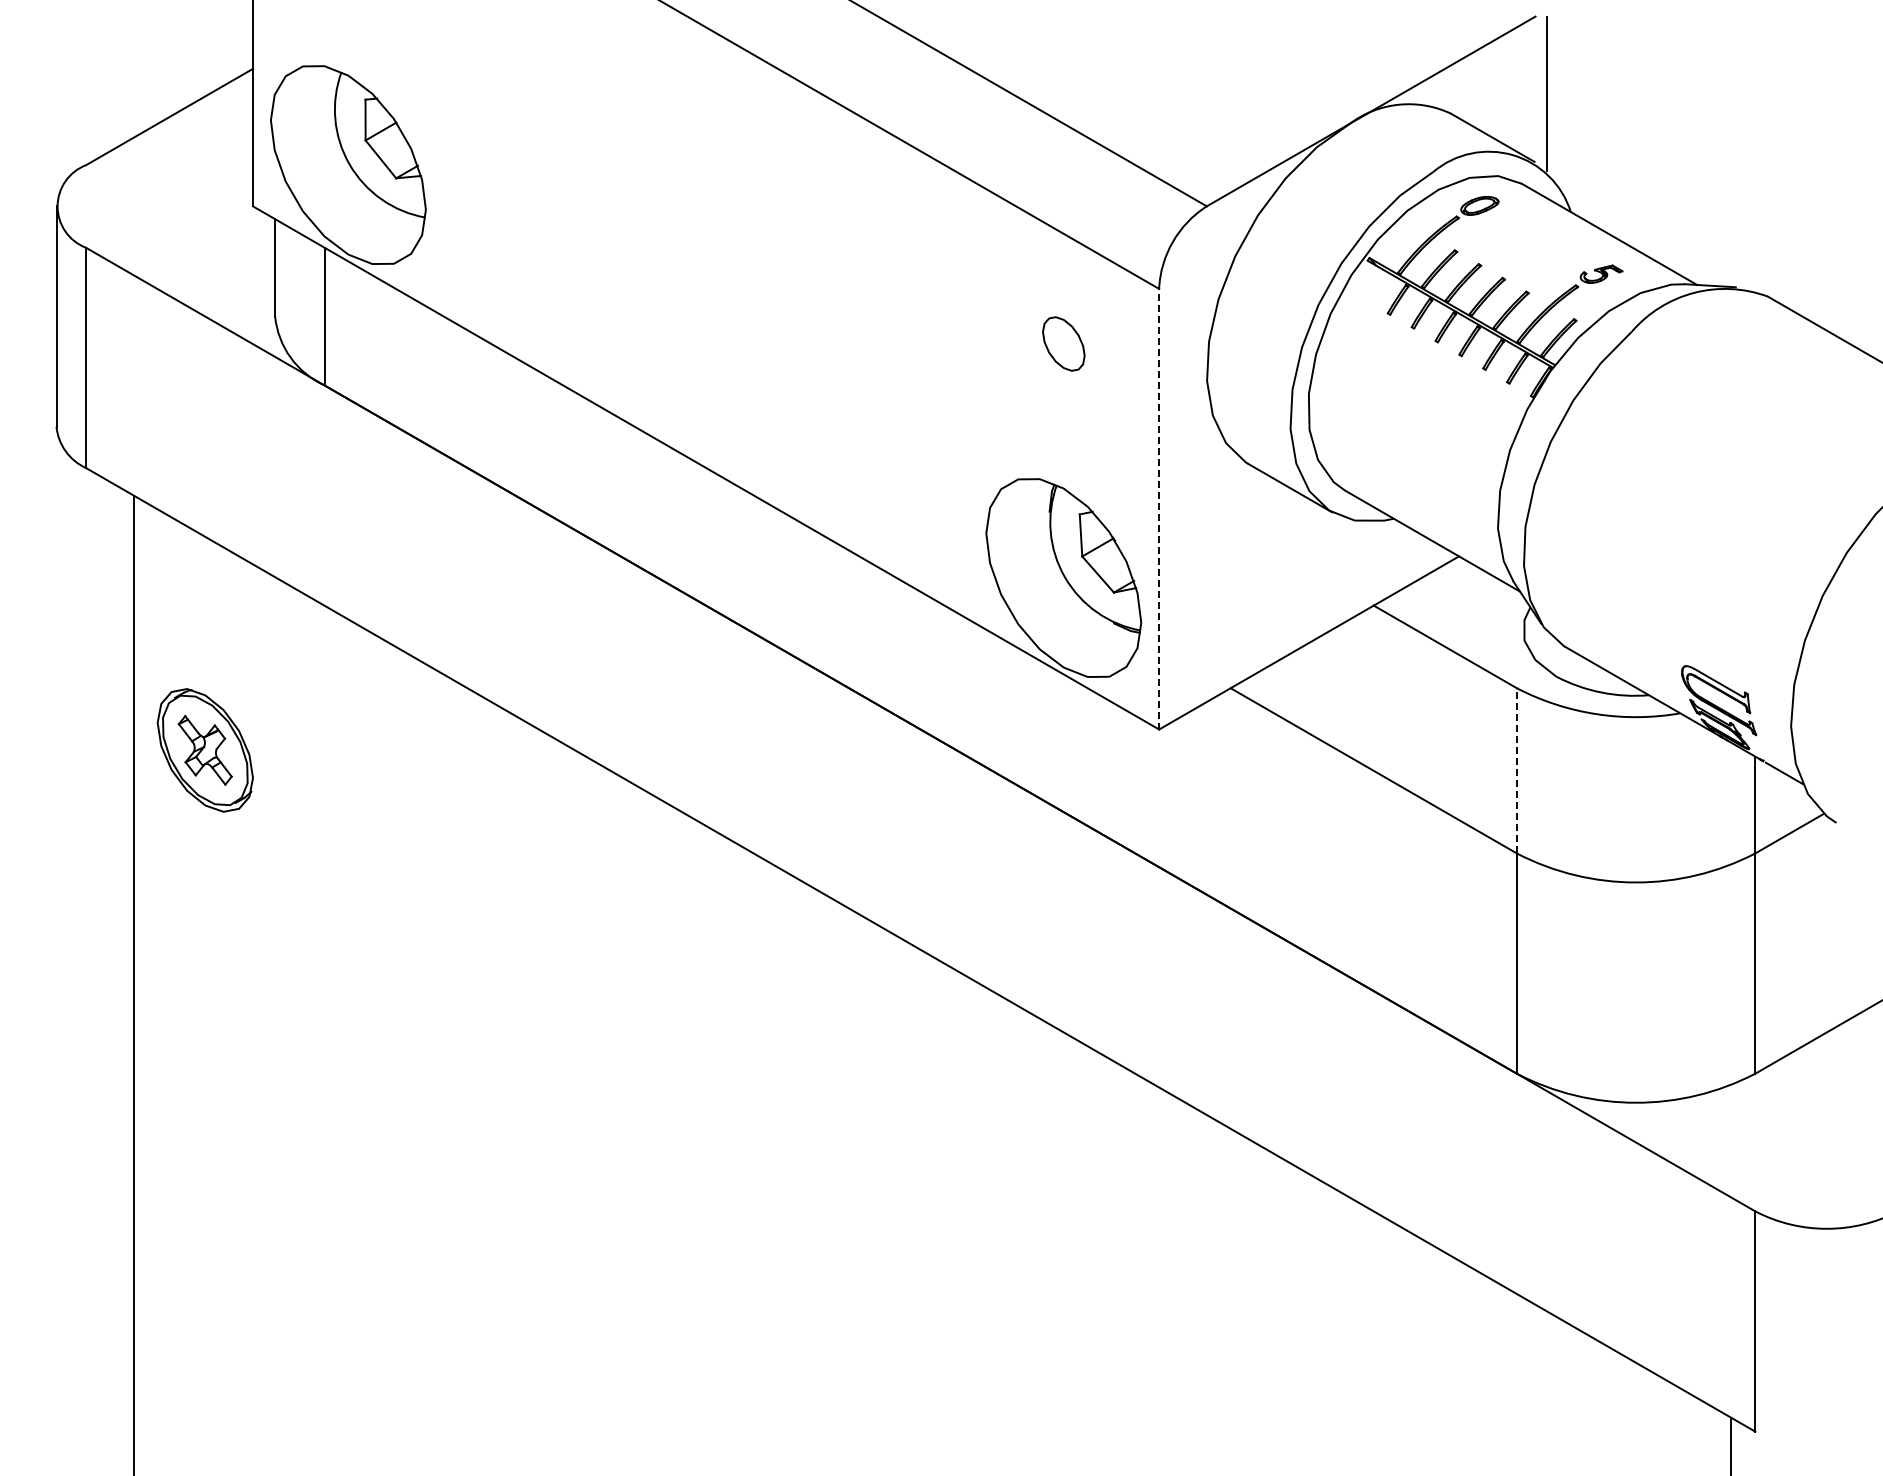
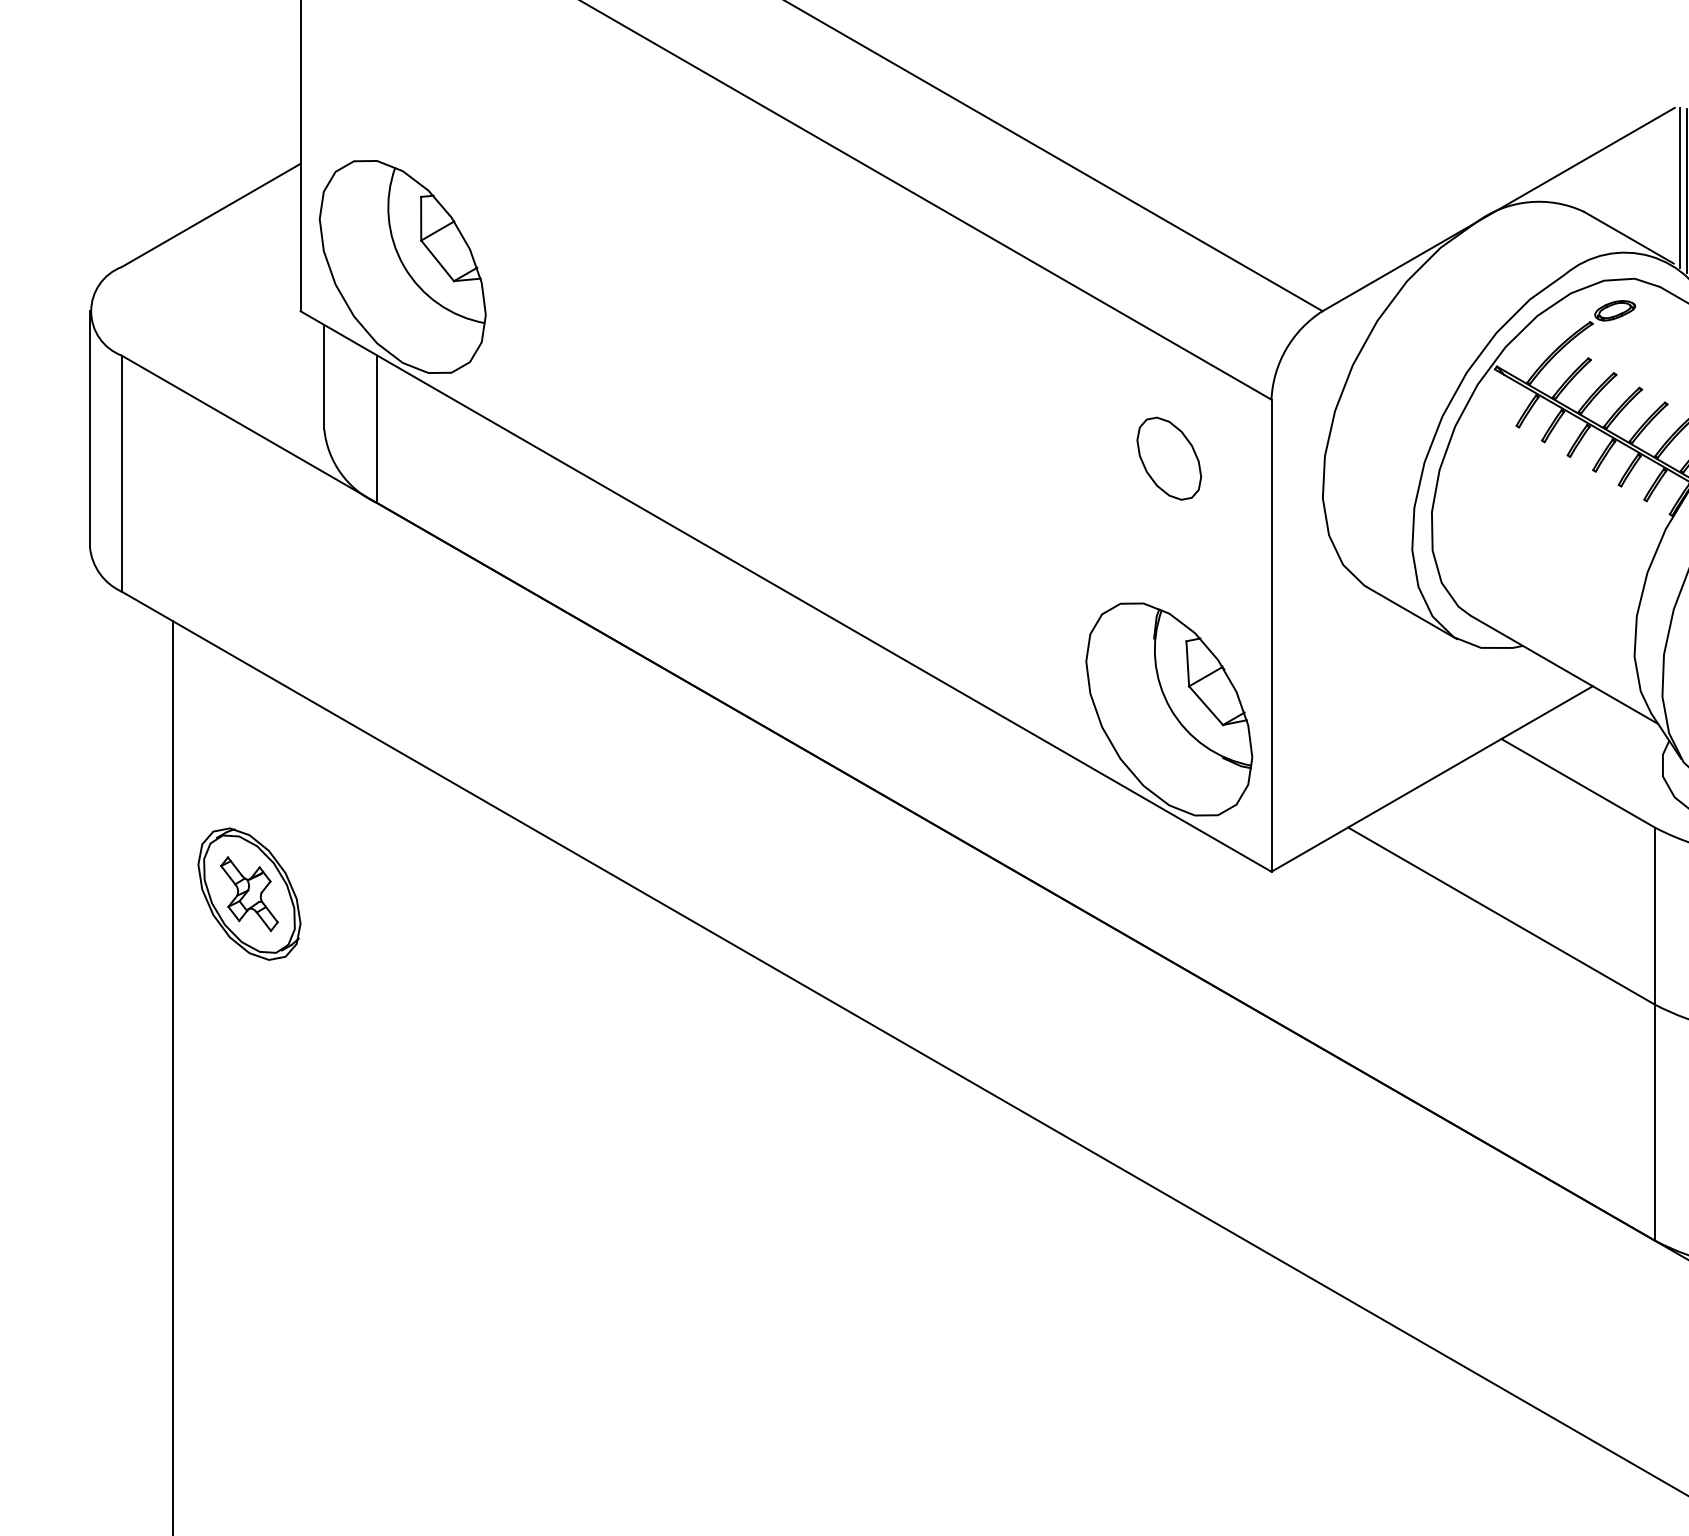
line: (1540, 90) -> (1680, 187), added
part: (1063, 343) -> (1169, 458), size x1.43
line: (1159, 508) -> (1271, 634), dashed -> solid
line: (1516, 770) -> (1654, 915), dashed -> solid

